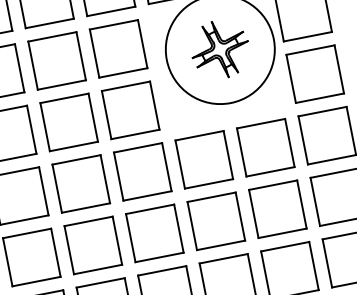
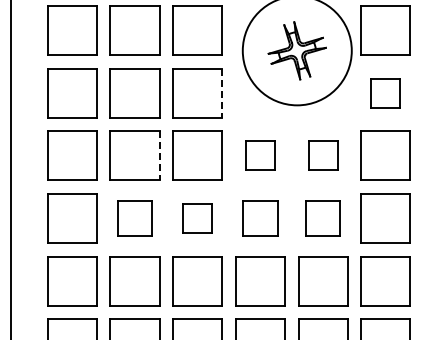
part: (315, 74) -> (385, 93), size x0.6
line: (155, 105) -> (222, 93), solid -> dashed
part: (266, 147) -> (323, 155), size x0.6
part: (204, 159) -> (260, 155), size x0.6
line: (105, 178) -> (159, 155), solid -> dashed
part: (278, 209) -> (323, 218), size x0.7
part: (216, 221) -> (260, 218), size x0.7
part: (154, 233) -> (197, 218), size x0.6
part: (92, 245) -> (134, 218), size x0.7

